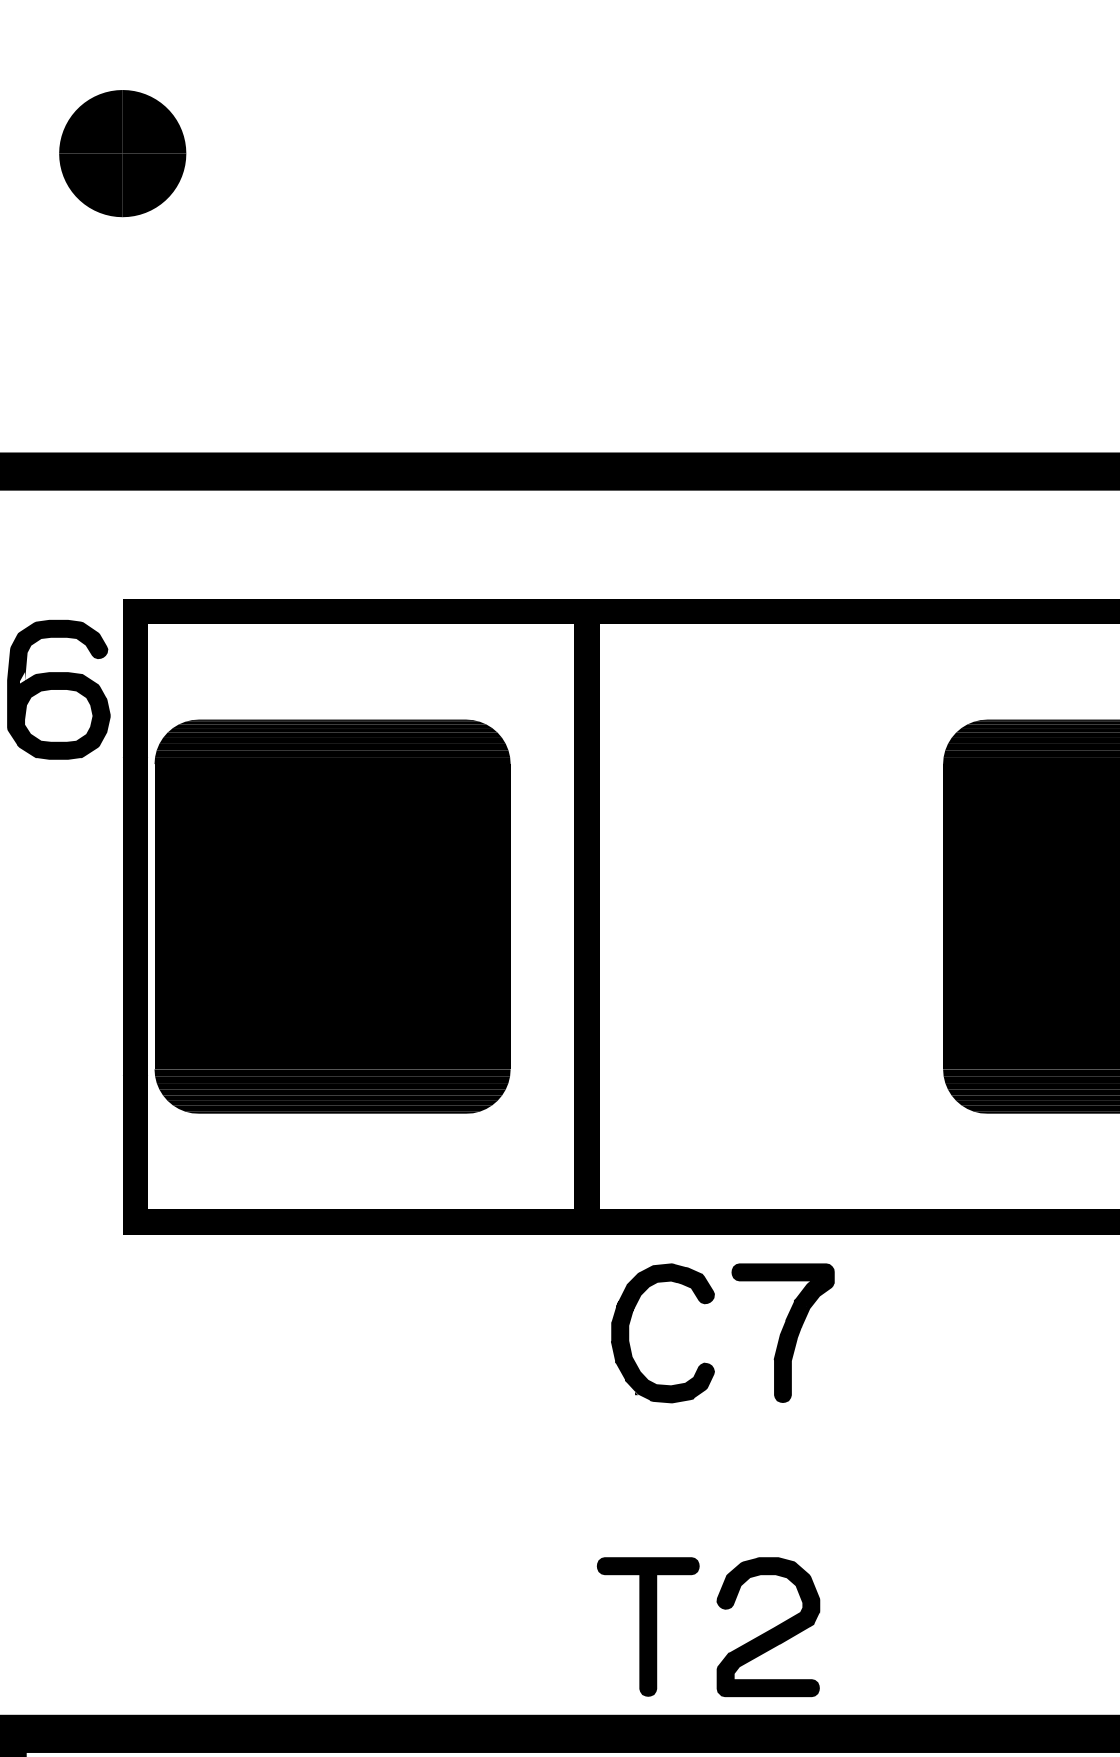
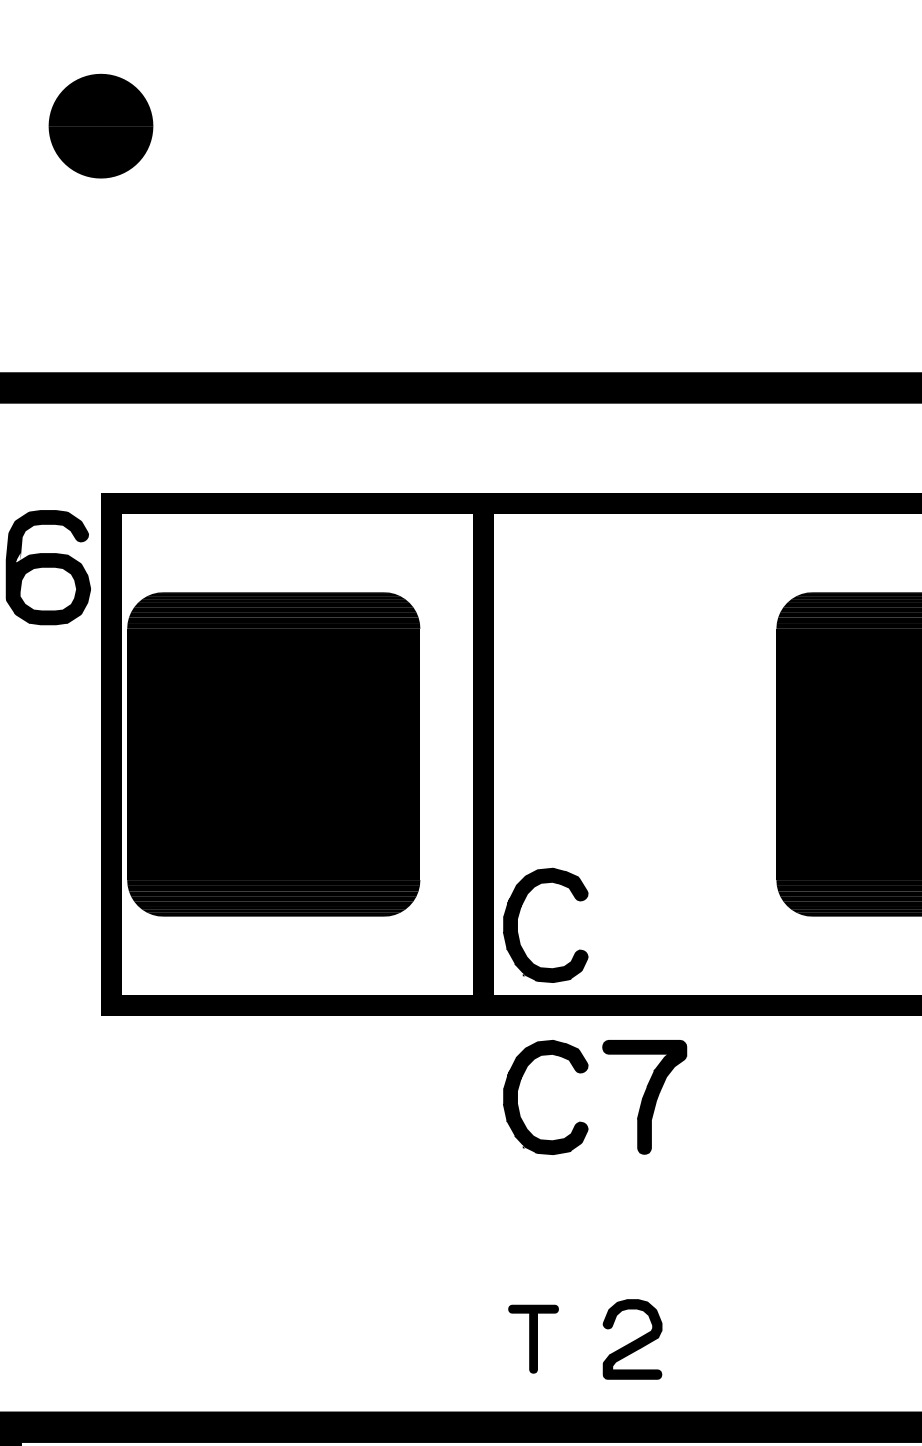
part: (629, 1124) -> (518, 925), added
part: (647, 1626) -> (533, 1338), size x0.6
part: (768, 1627) -> (632, 1339), size x0.7

